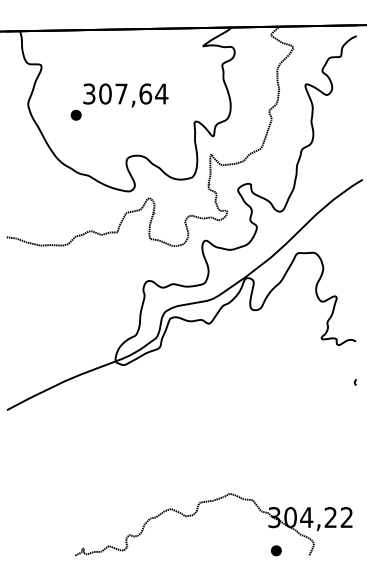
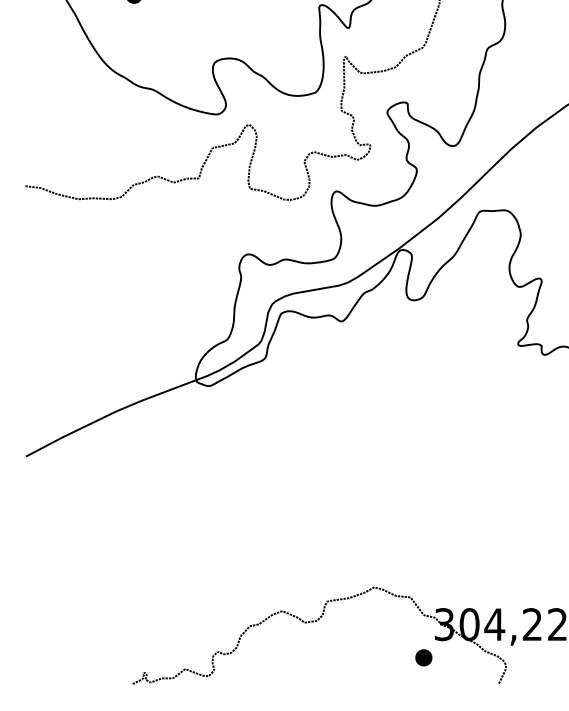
part: (276, 550) -> (424, 657), moved

